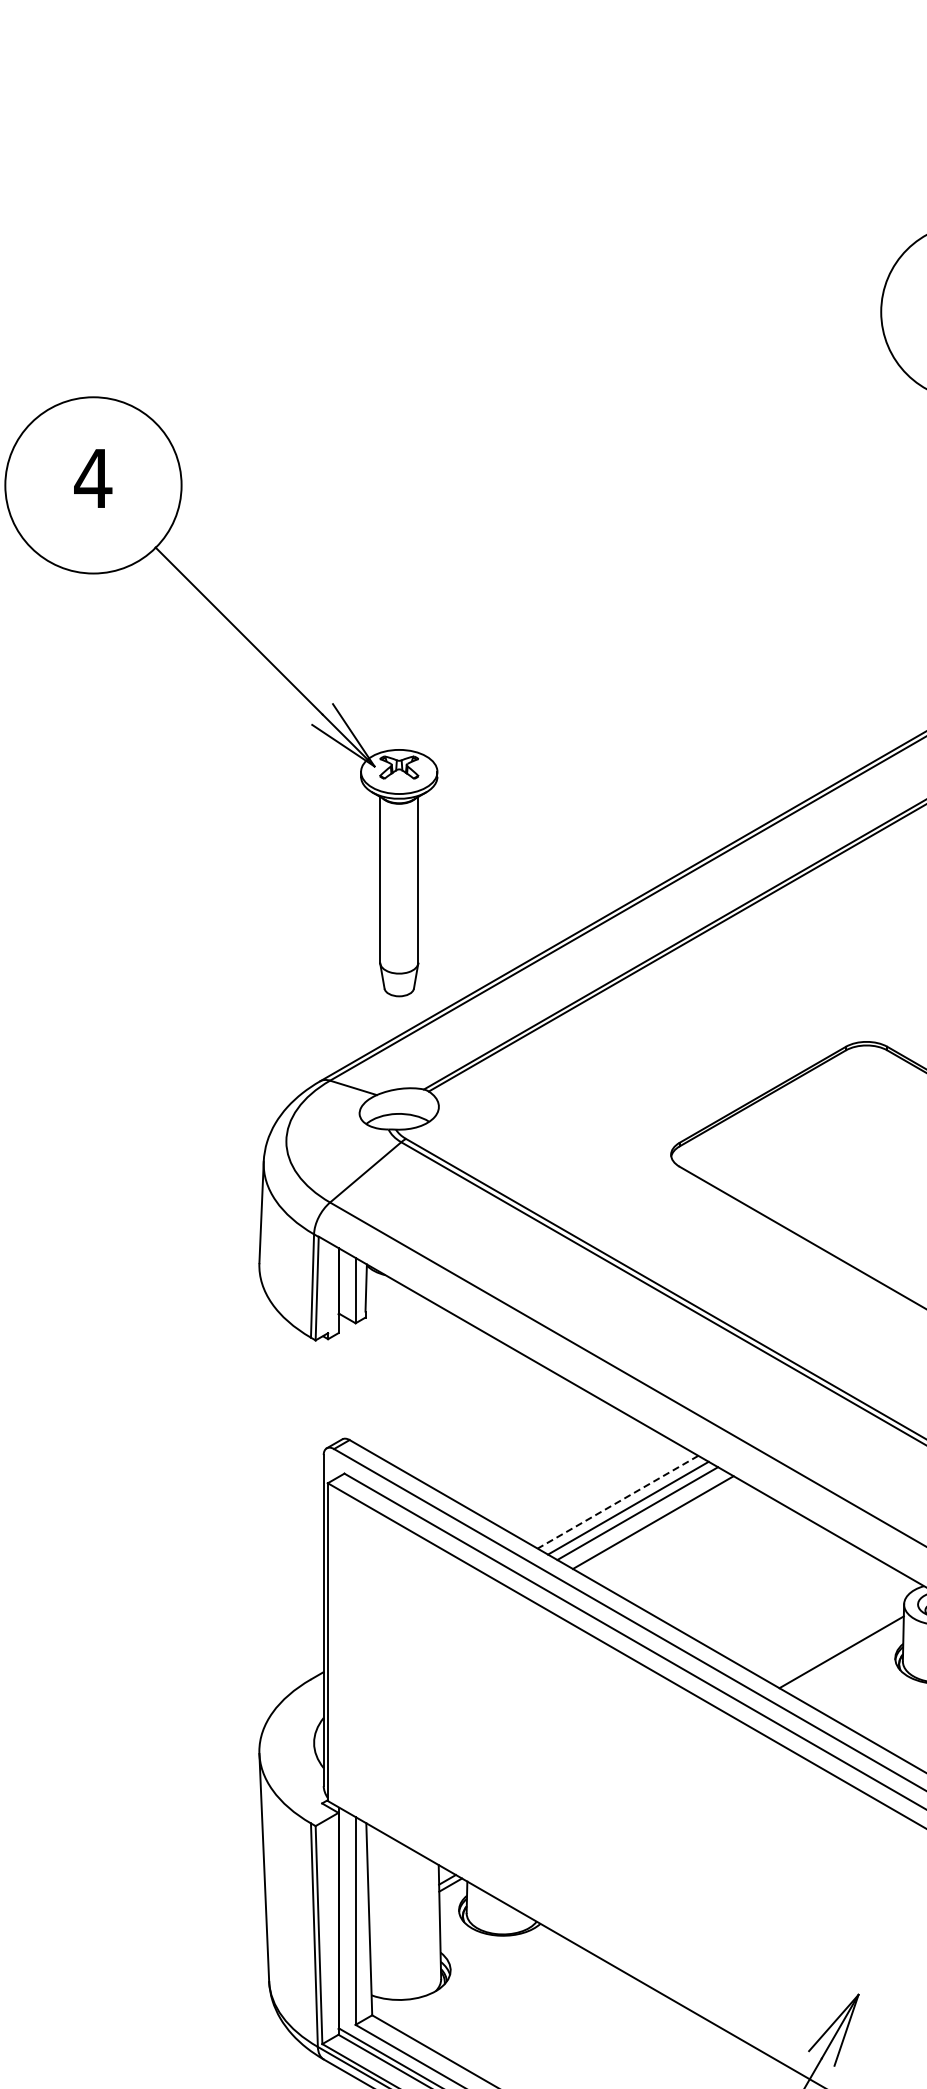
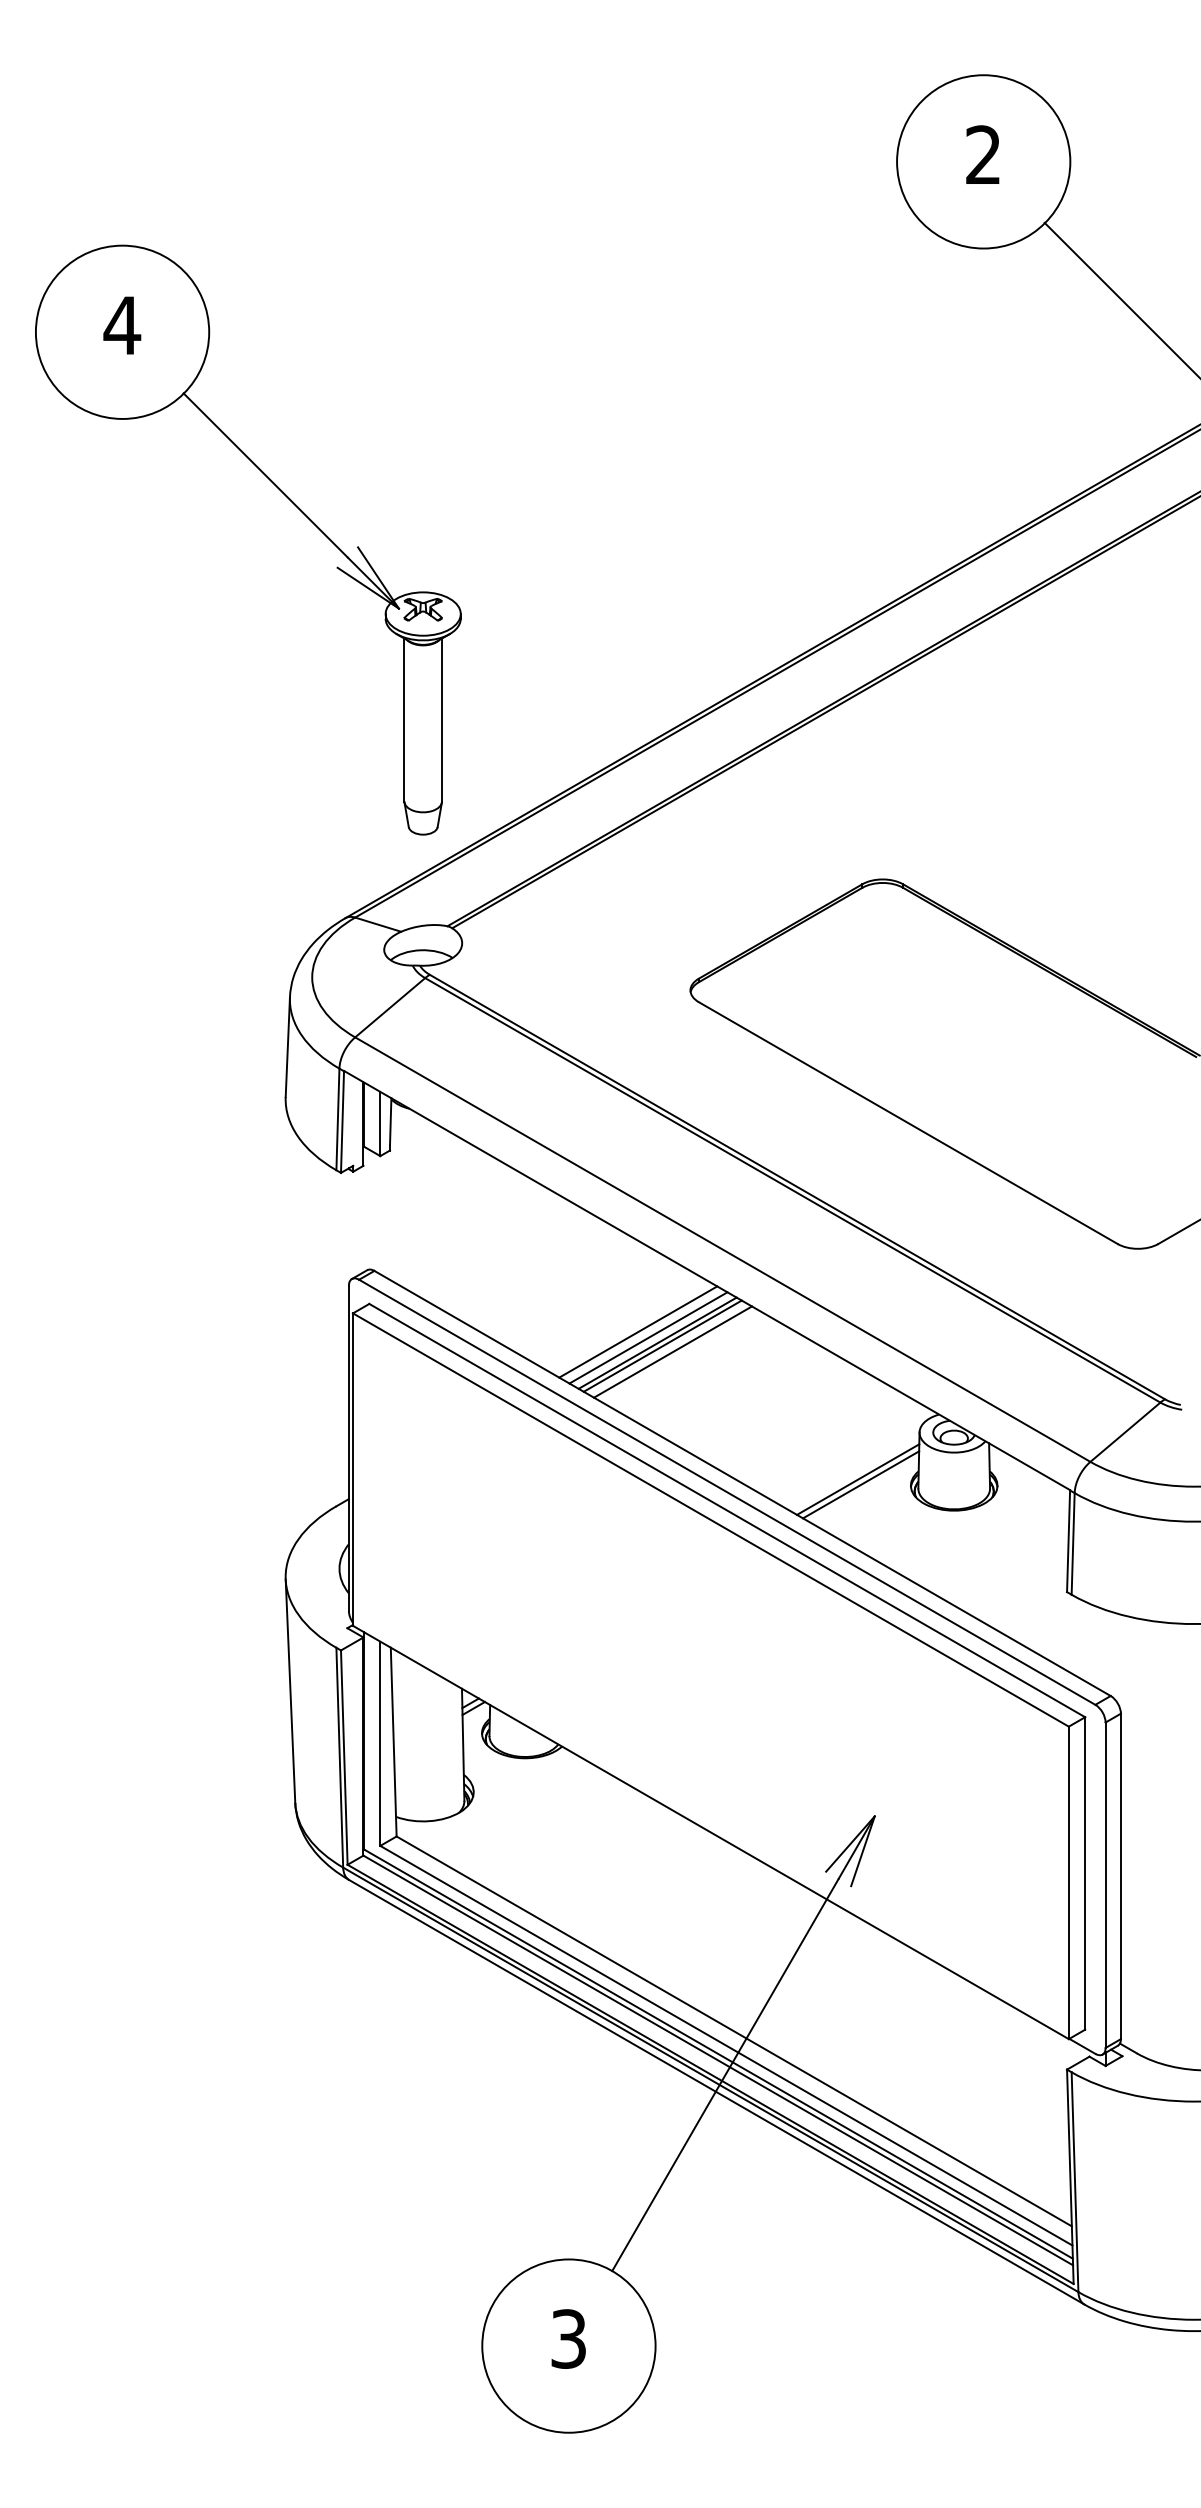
line: (617, 1502) -> (637, 1332), dashed -> solid
line: (642, 1515) -> (662, 1345), added
line: (845, 1657) -> (861, 1484), added

